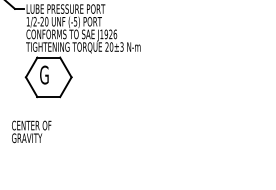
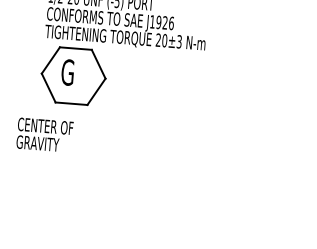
text: (31, 131) -> (44, 134), moved

